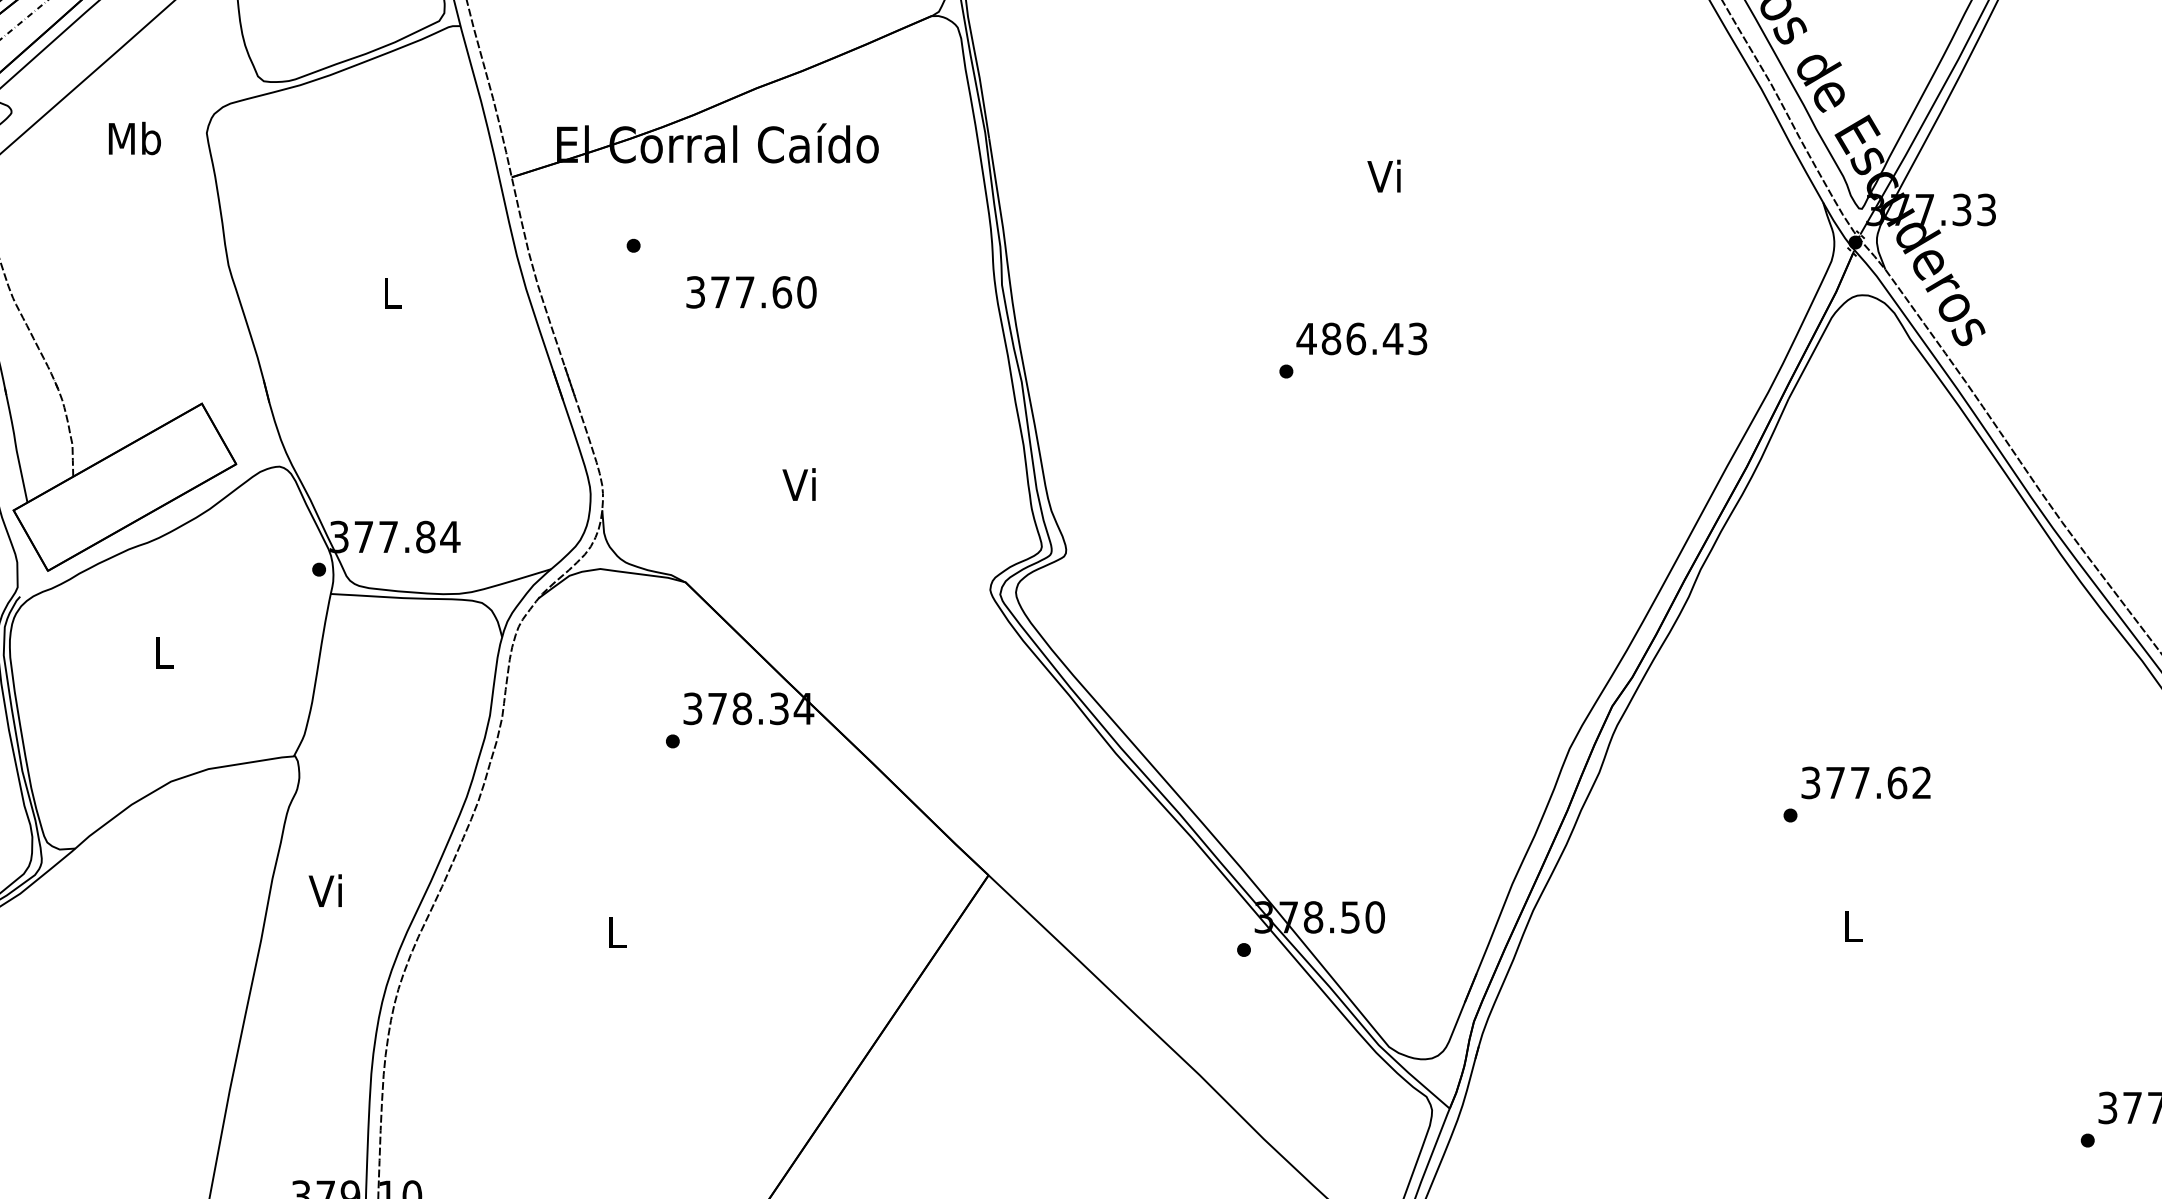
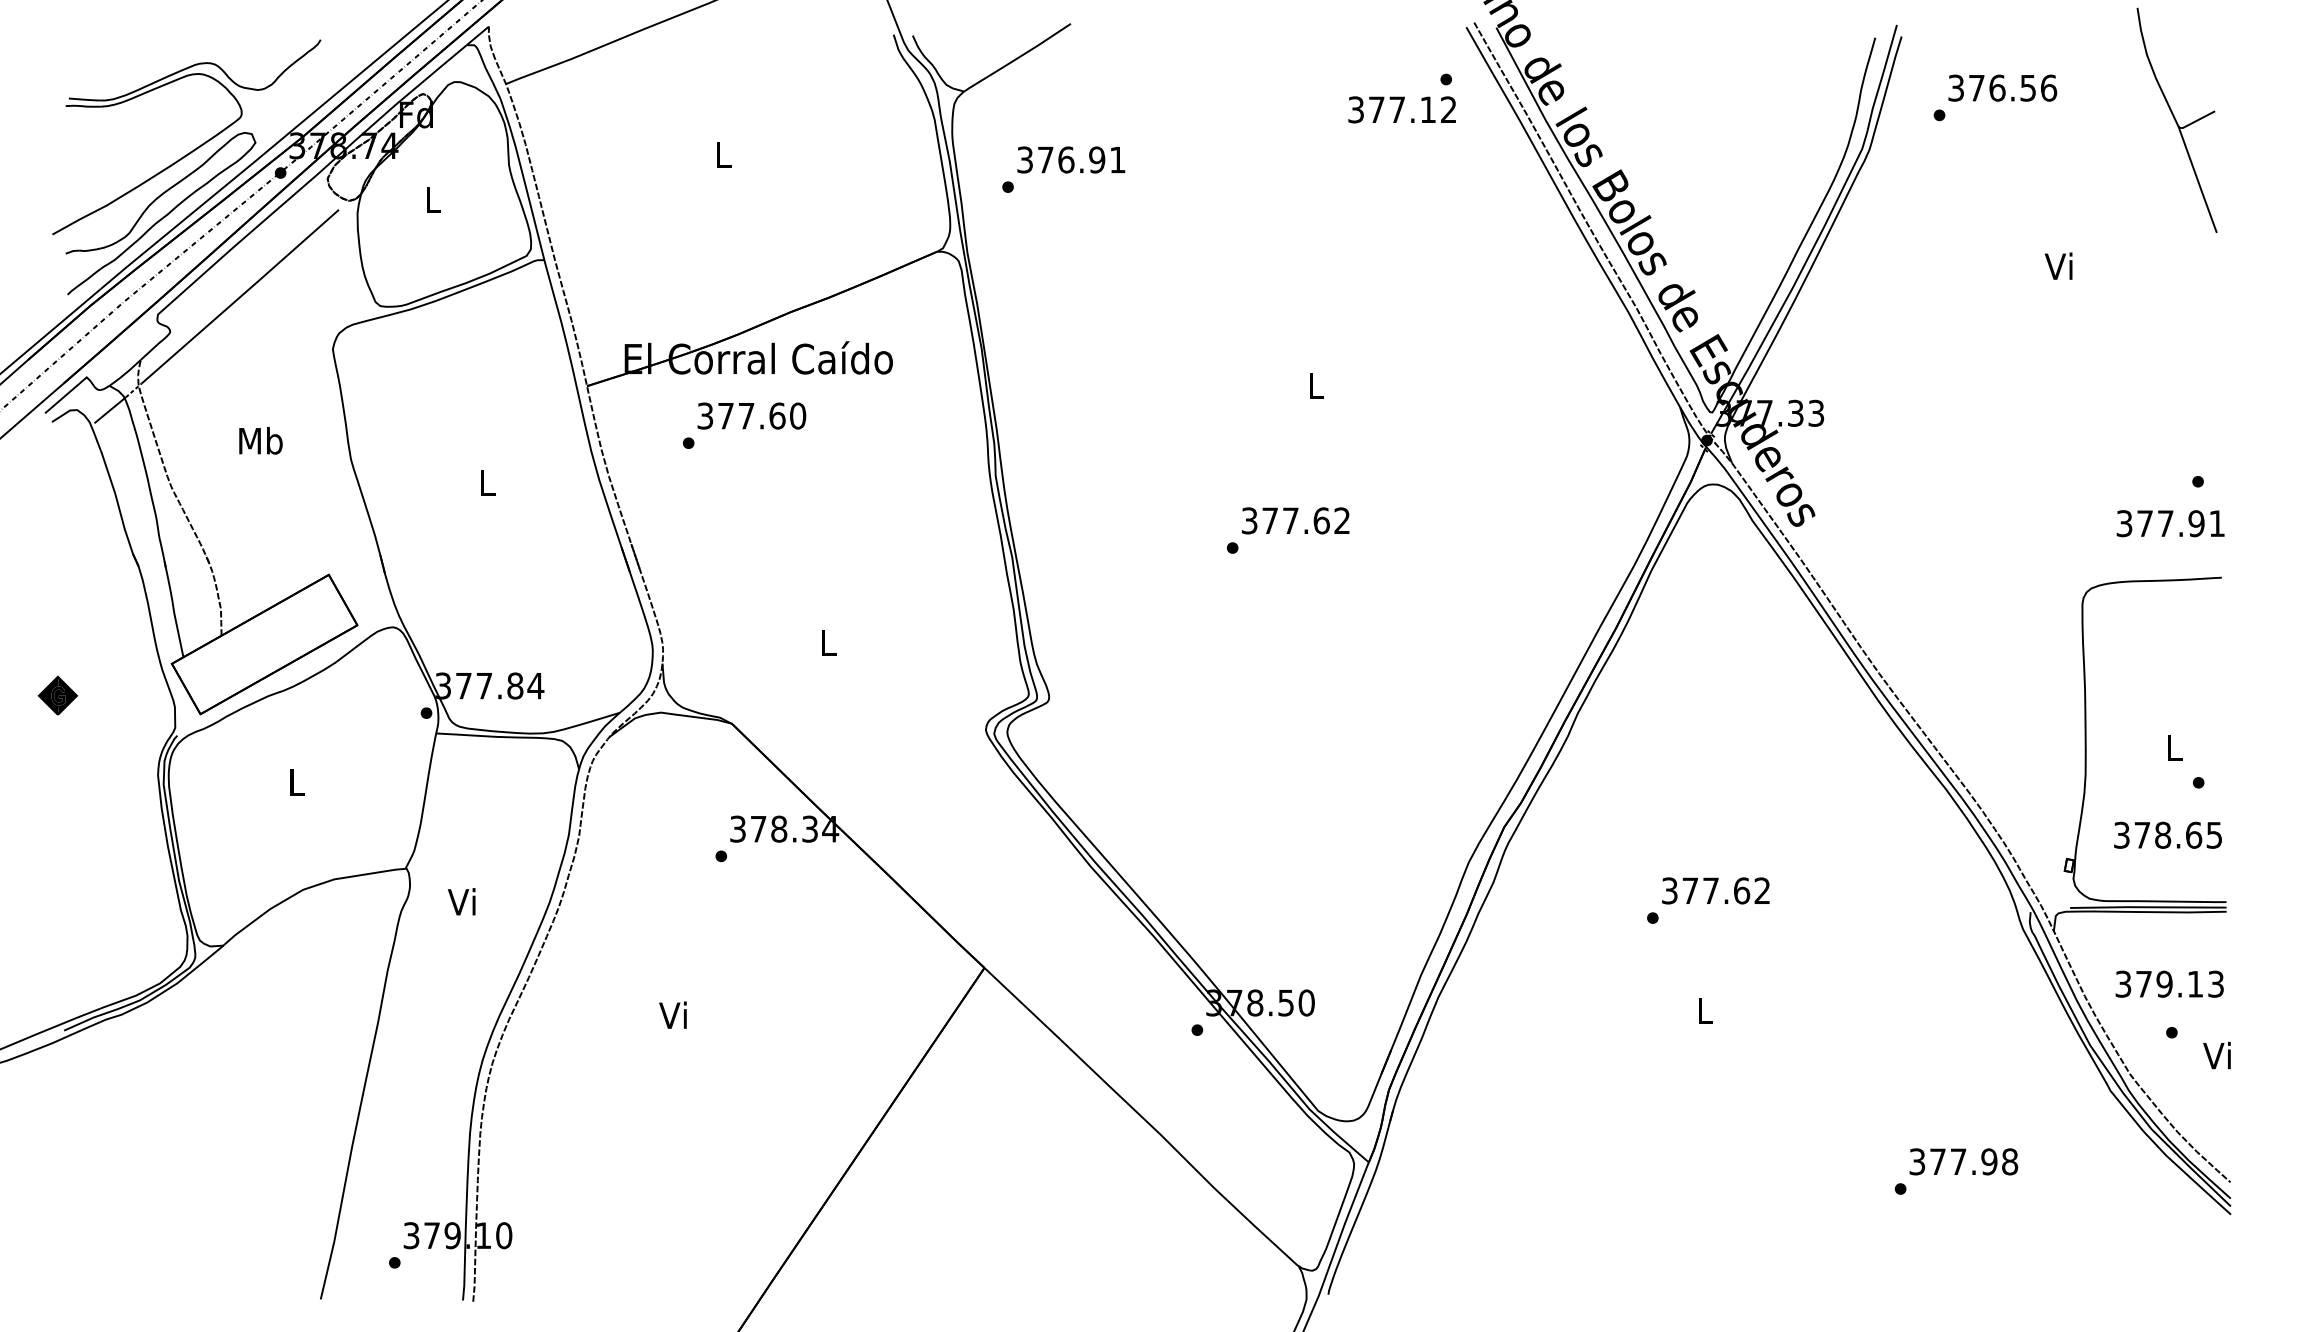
text: (134, 138) -> (260, 440), moved
text: (1383, 175) -> (1313, 384), Vi -> L
text: (751, 291) -> (751, 415), moved
text: (1361, 338) -> (1295, 520), 486.43 -> 377.62
text: (799, 483) -> (826, 641), Vi -> L
text: (325, 890) -> (461, 901), moved
text: (614, 931) -> (672, 1014), L -> Vi

